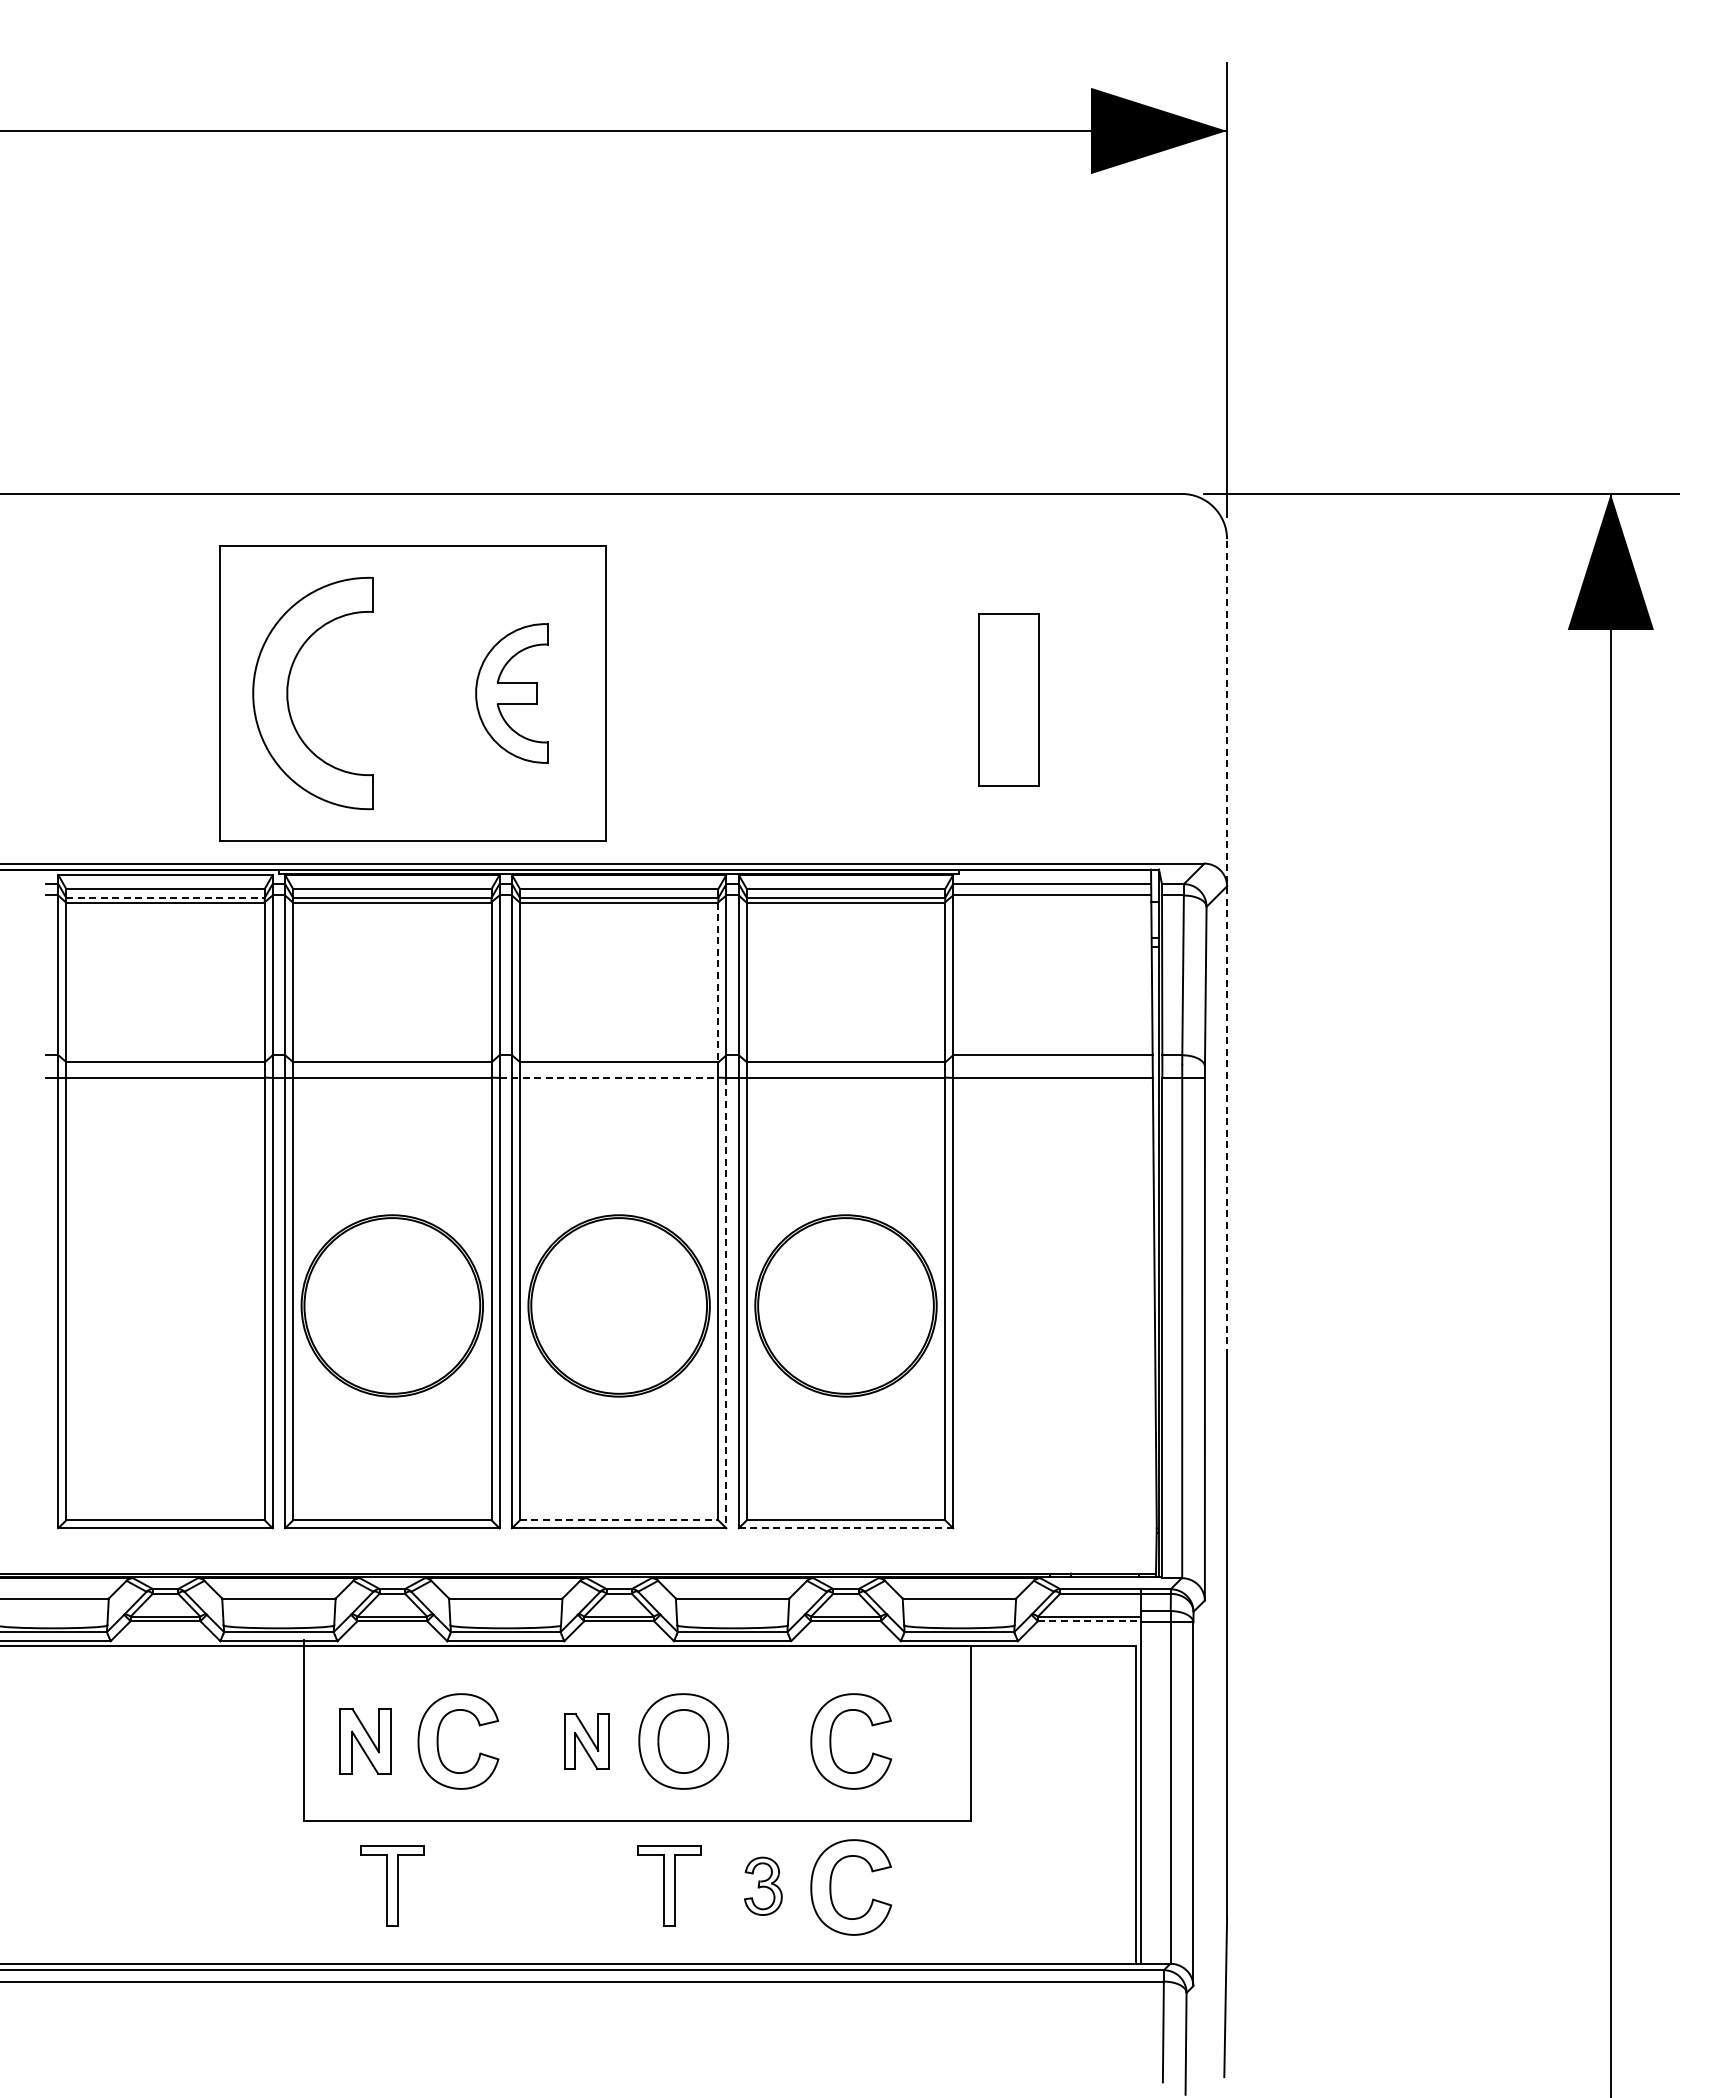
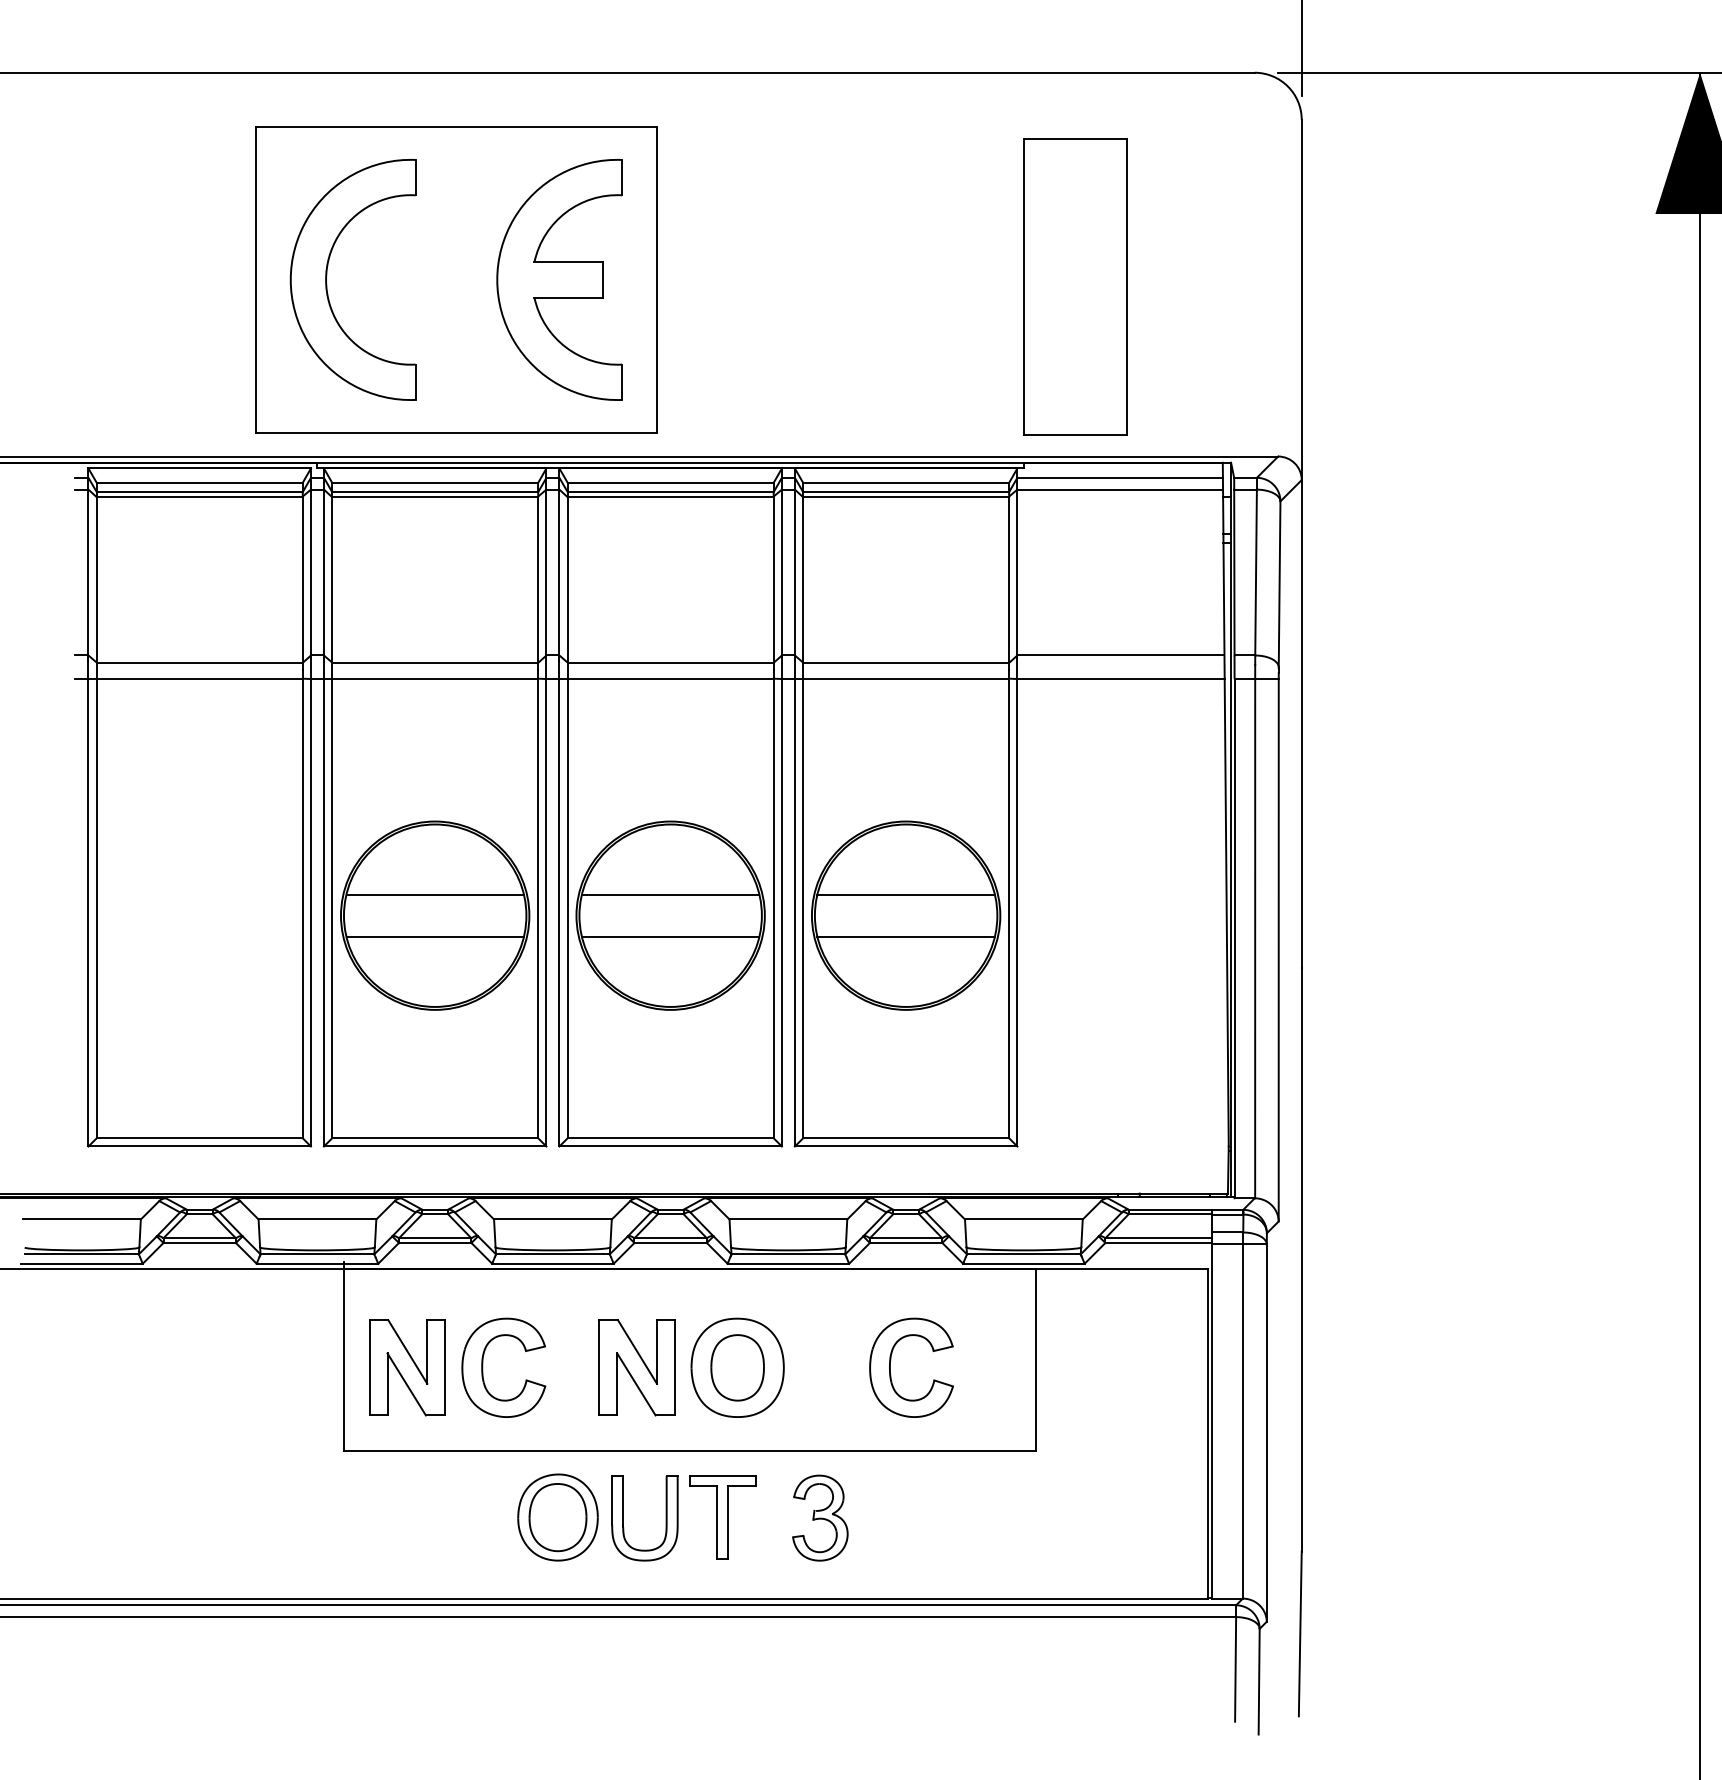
part: (511, 693) -> (558, 279), size x1.67
part: (1008, 699) -> (1074, 286), size x1.67
line: (166, 897) -> (200, 491), dashed -> solid
line: (1227, 947) -> (1302, 543), dashed -> solid
line: (718, 982) -> (773, 579), dashed -> solid
line: (609, 1077) -> (660, 678), dashed -> solid
line: (391, 1285) -> (434, 894), added
line: (618, 1285) -> (669, 894), added
line: (845, 1285) -> (905, 894), added
line: (726, 1303) -> (782, 913), dashed -> solid
line: (391, 1326) -> (434, 937), added
line: (618, 1326) -> (669, 937), added
line: (845, 1326) -> (905, 937), added
line: (619, 1520) -> (671, 1138), dashed -> solid
line: (846, 1528) -> (906, 1146), dashed -> solid
line: (1089, 1621) -> (1158, 1243), dashed -> solid
part: (365, 1741) -> (407, 1367), size x1.43
part: (586, 1741) -> (636, 1367), size x1.67
part: (392, 1885) -> (435, 1517), removed
part: (510, 1885) -> (557, 1517), added
part: (614, 1886) -> (665, 1518), added
part: (763, 1886) -> (820, 1518), size x1.43
part: (831, 1887) -> (891, 1519), removed

